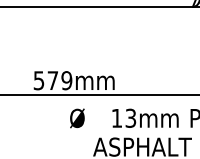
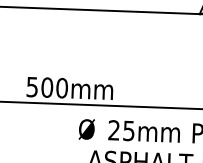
text: (59, 80) -> (54, 87), 579mm -> 500mm
text: (123, 117) -> (121, 129), 13mm -> 25mm
text: (77, 118) -> (86, 129), moved

